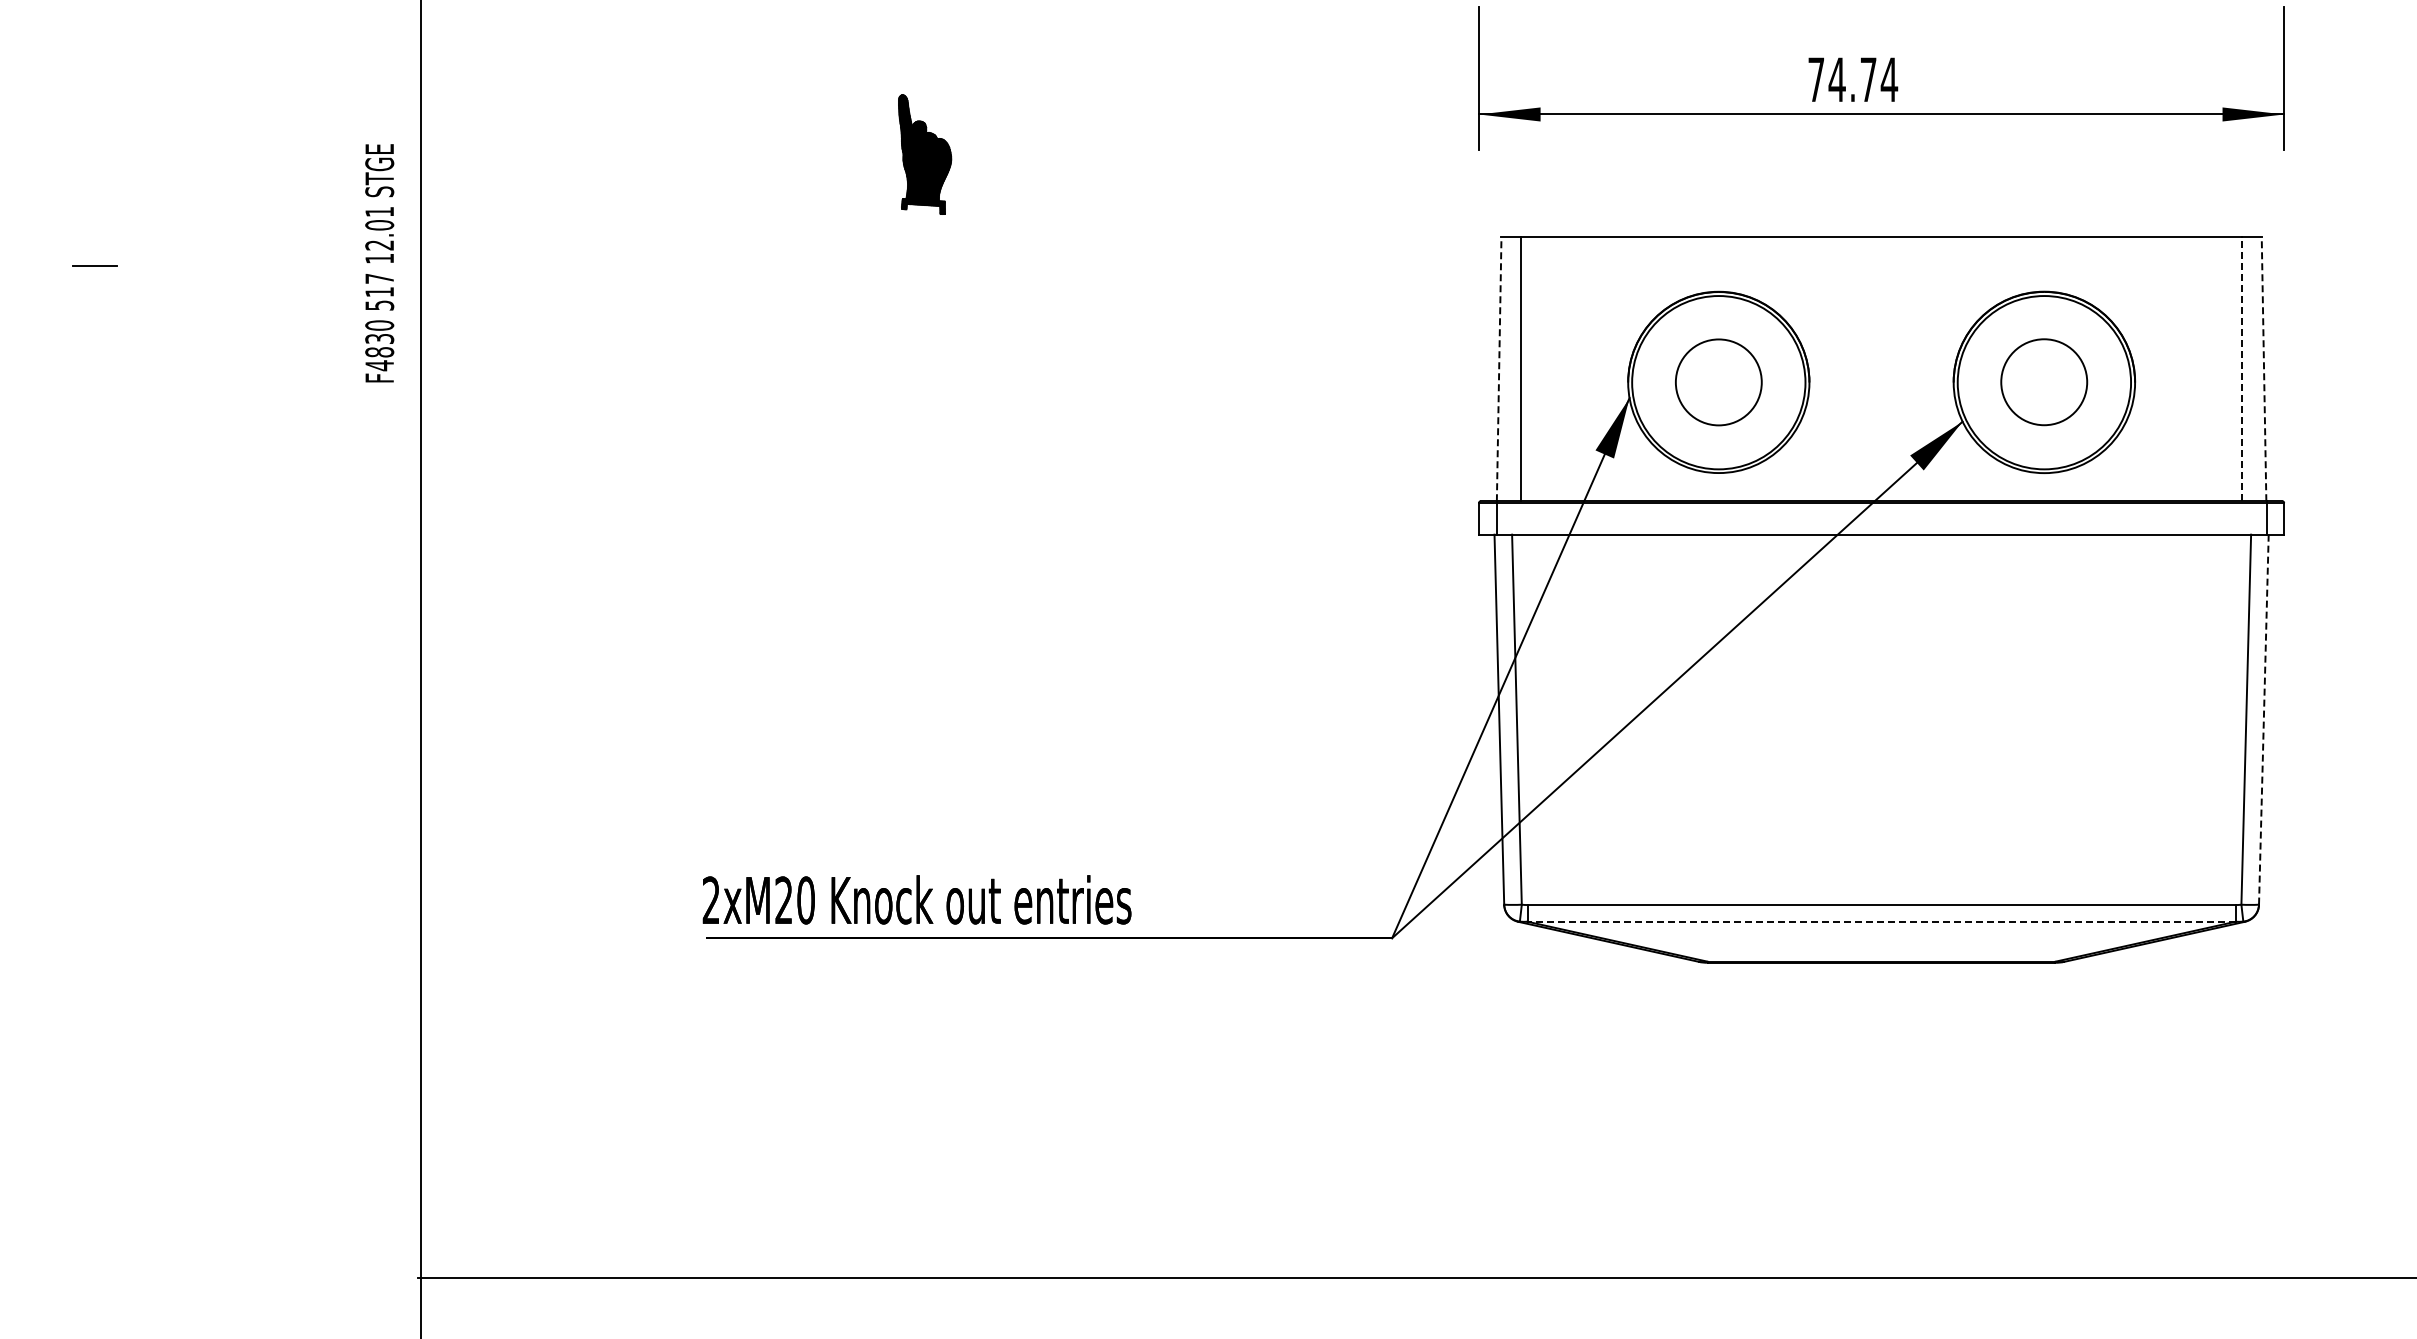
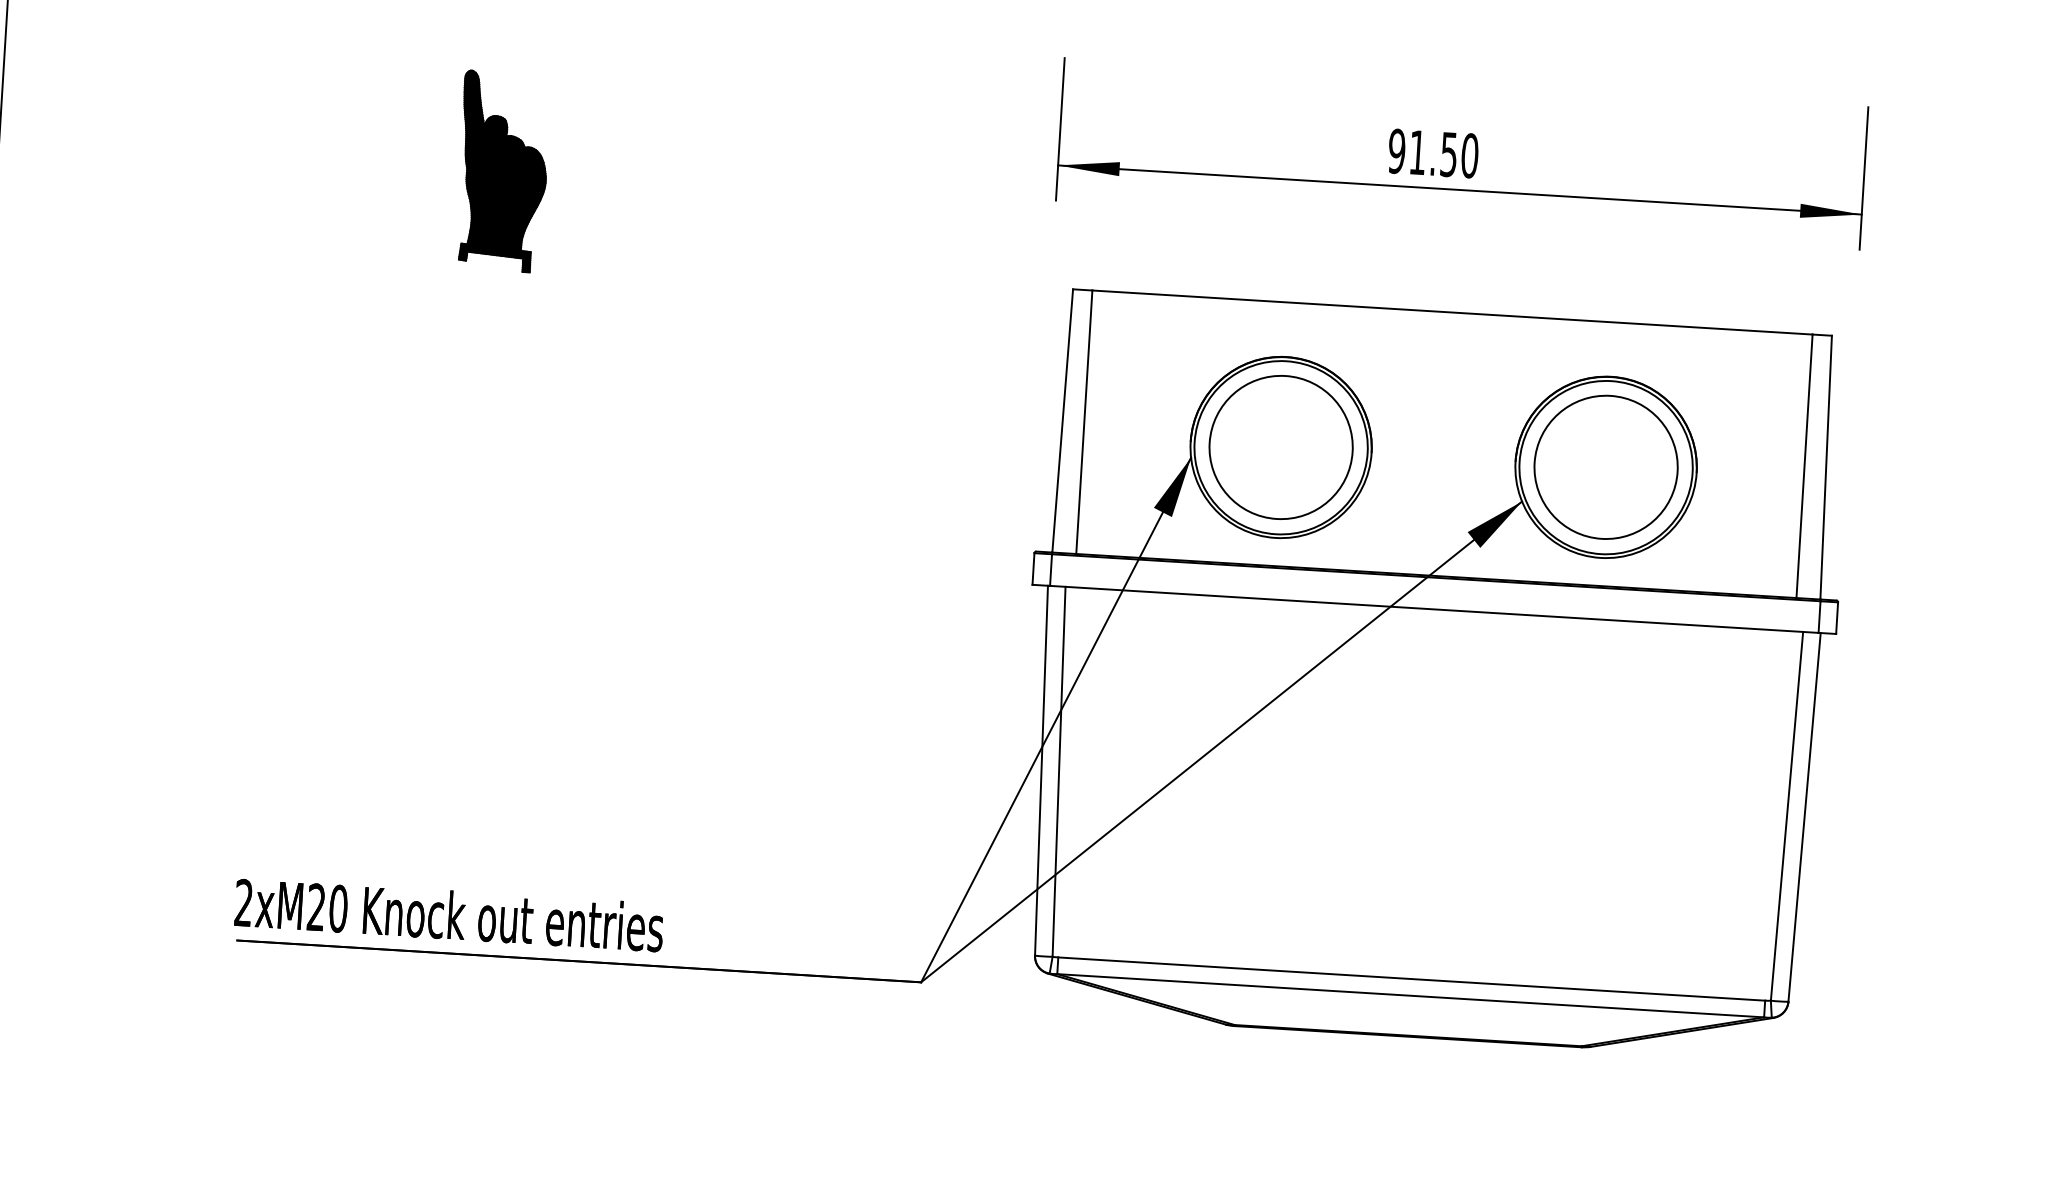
text: (1853, 79) -> (1434, 153), 74.74 -> 91.50
part: (924, 154) -> (502, 171), size x1.67
line: (1499, 368) -> (1063, 420), dashed -> solid
line: (2264, 368) -> (1826, 466), dashed -> solid
line: (2242, 369) -> (1804, 466), dashed -> solid
circle: (2043, 381) -> (1605, 466), size x1.67
circle: (1718, 382) -> (1280, 447), size x1.67
line: (2263, 720) -> (1804, 818), dashed -> solid
line: (1881, 921) -> (1410, 995), dashed -> solid

